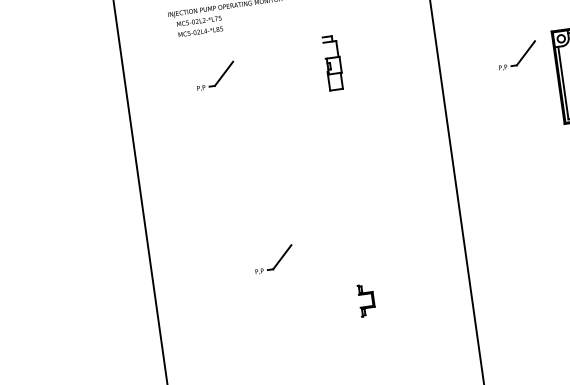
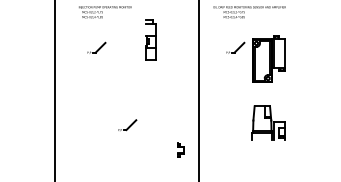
part: (331, 62) -> (150, 39), size x1.6
part: (215, 74) -> (96, 47), moved
part: (274, 259) -> (127, 125), moved
part: (365, 299) -> (180, 149), moved

